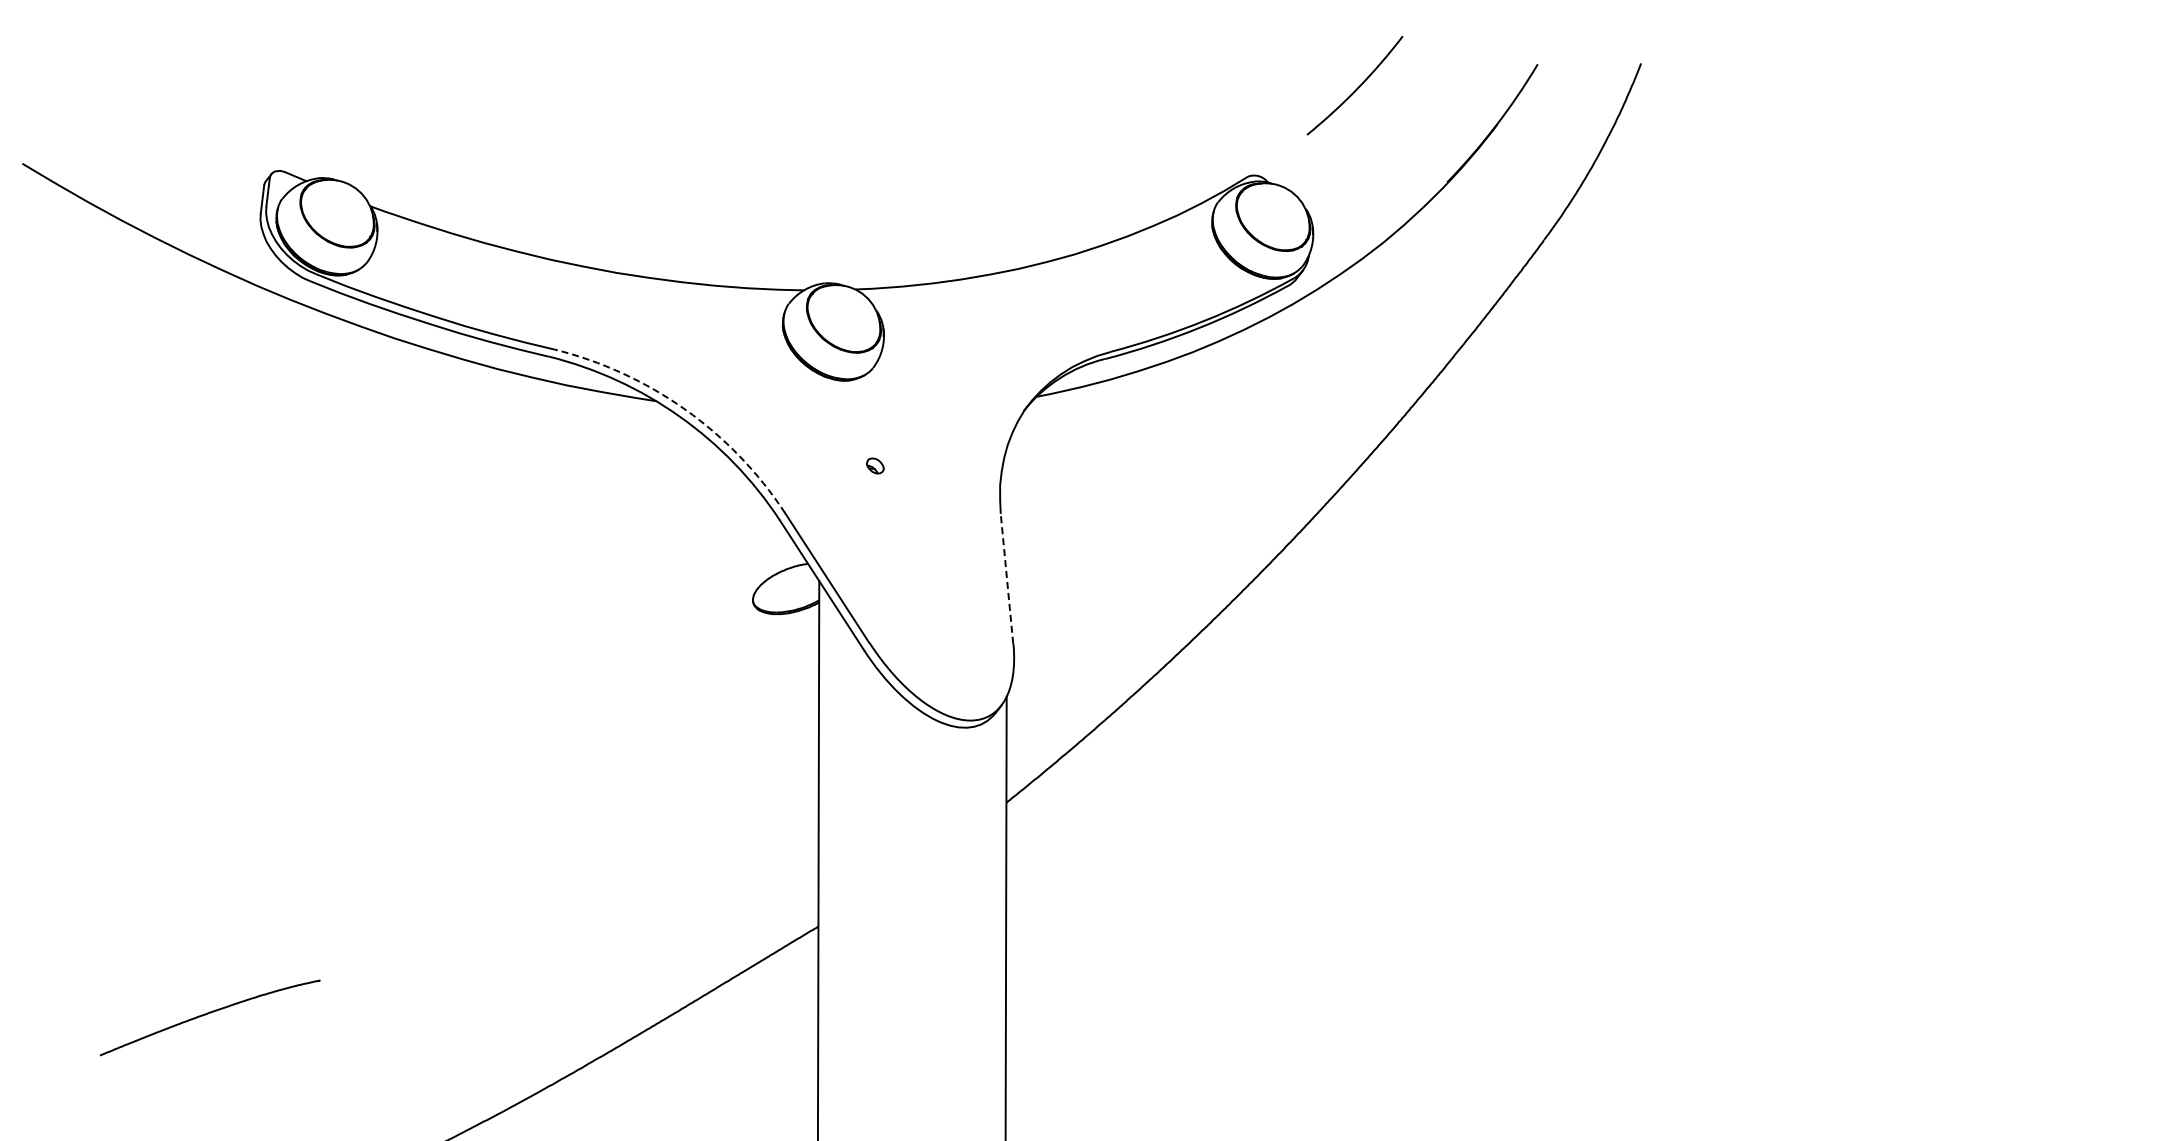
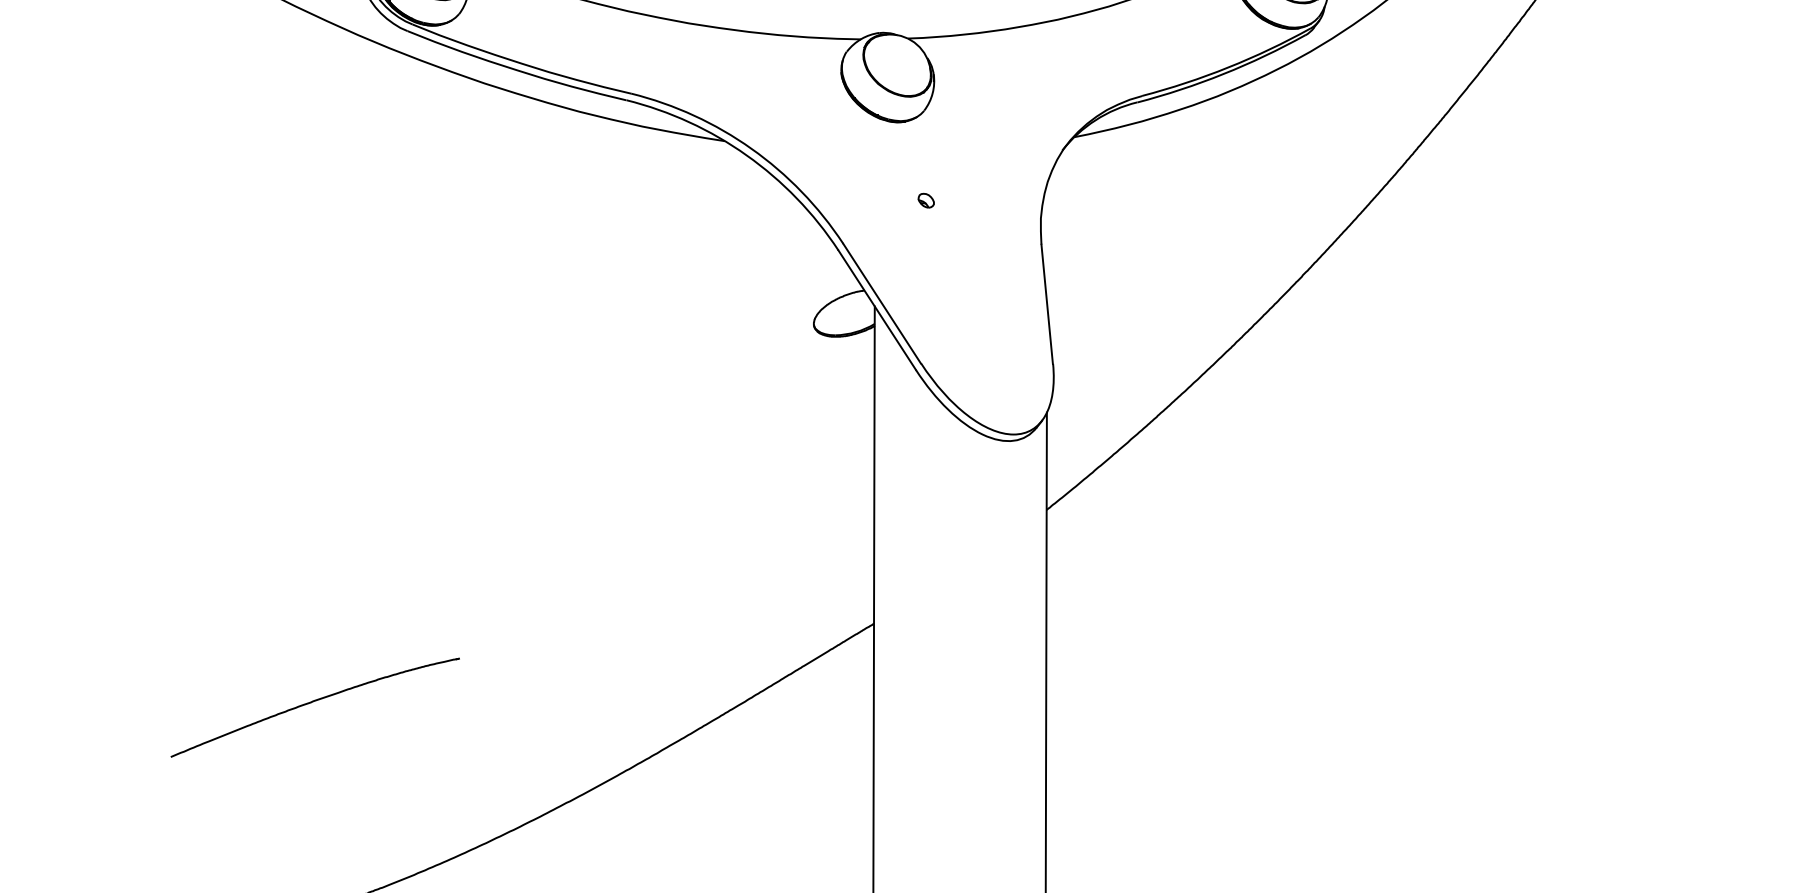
arc: (685, 409) -> (751, 148), dashed -> solid
line: (1006, 578) -> (1046, 304), dashed -> solid
part: (209, 1017) -> (314, 707), size x1.43

